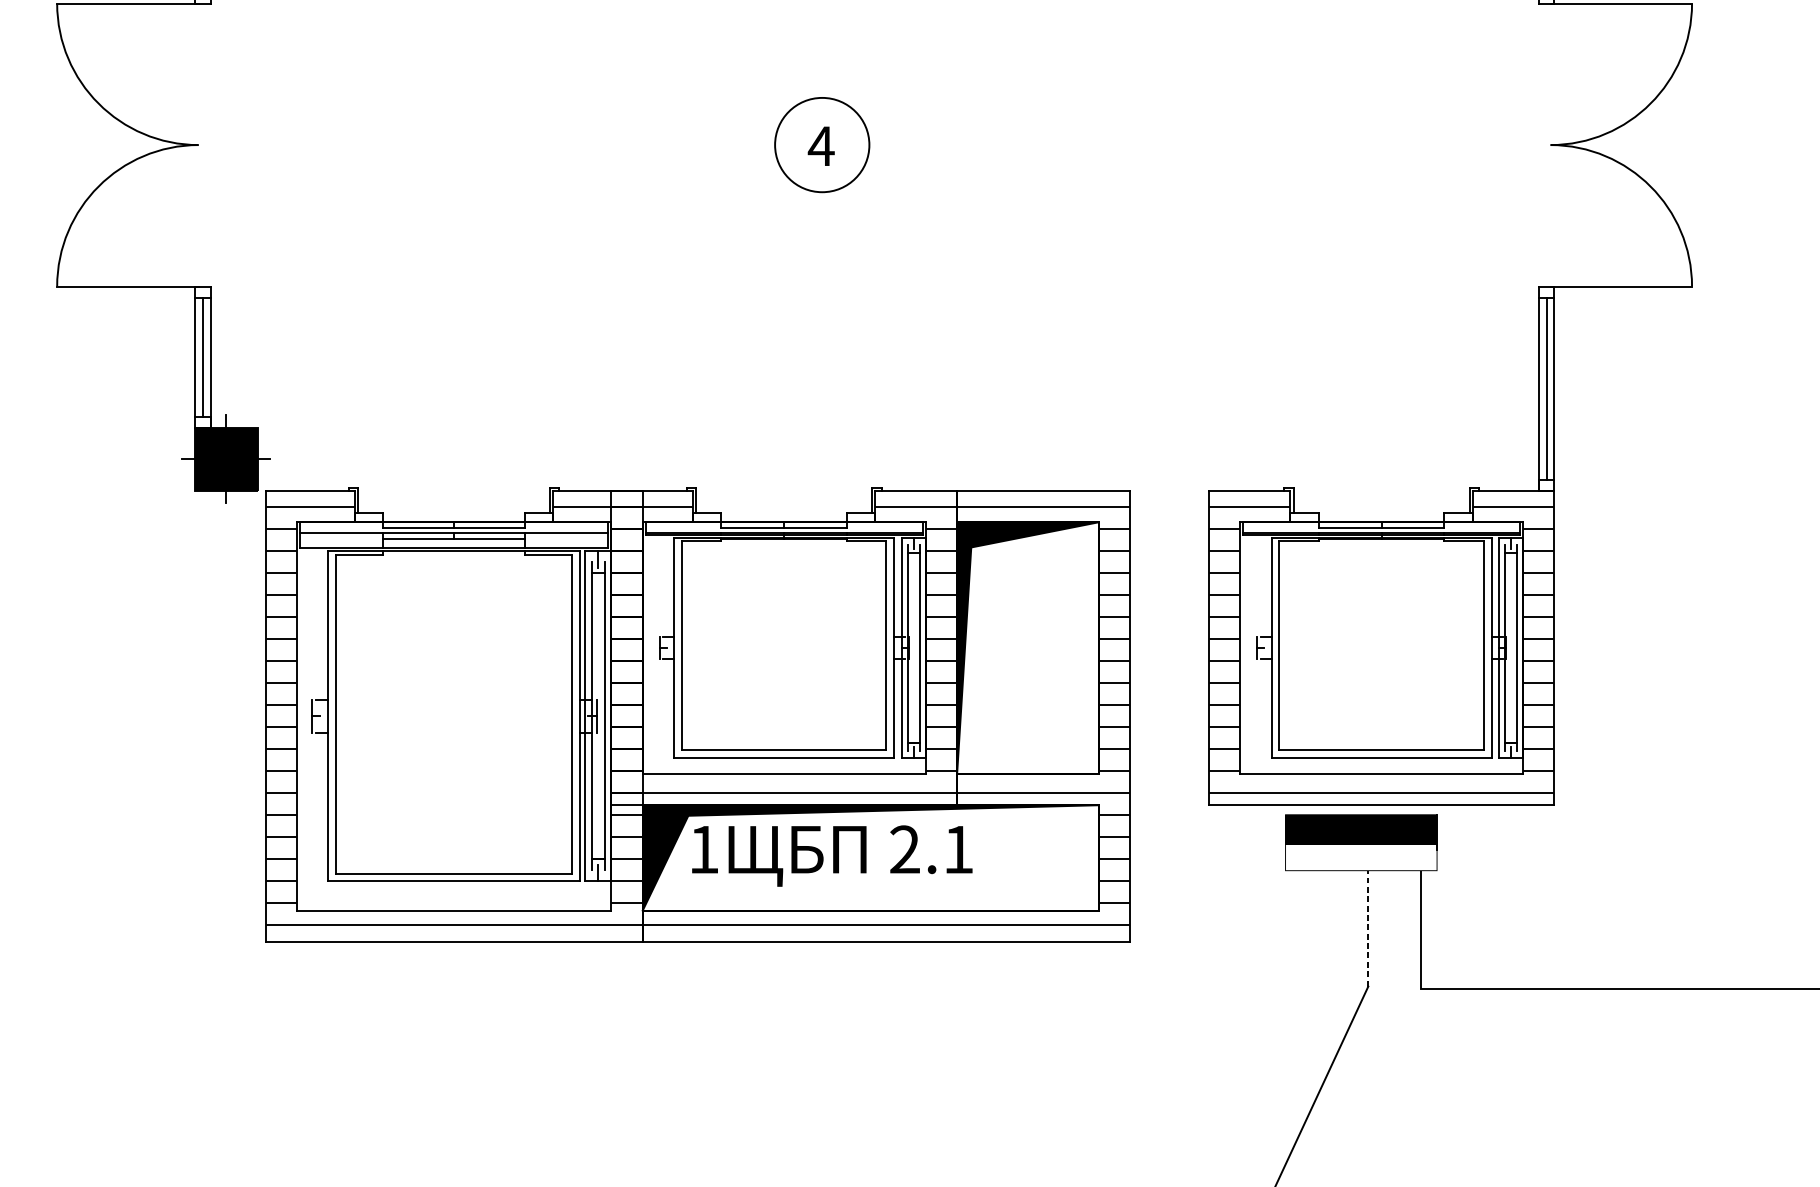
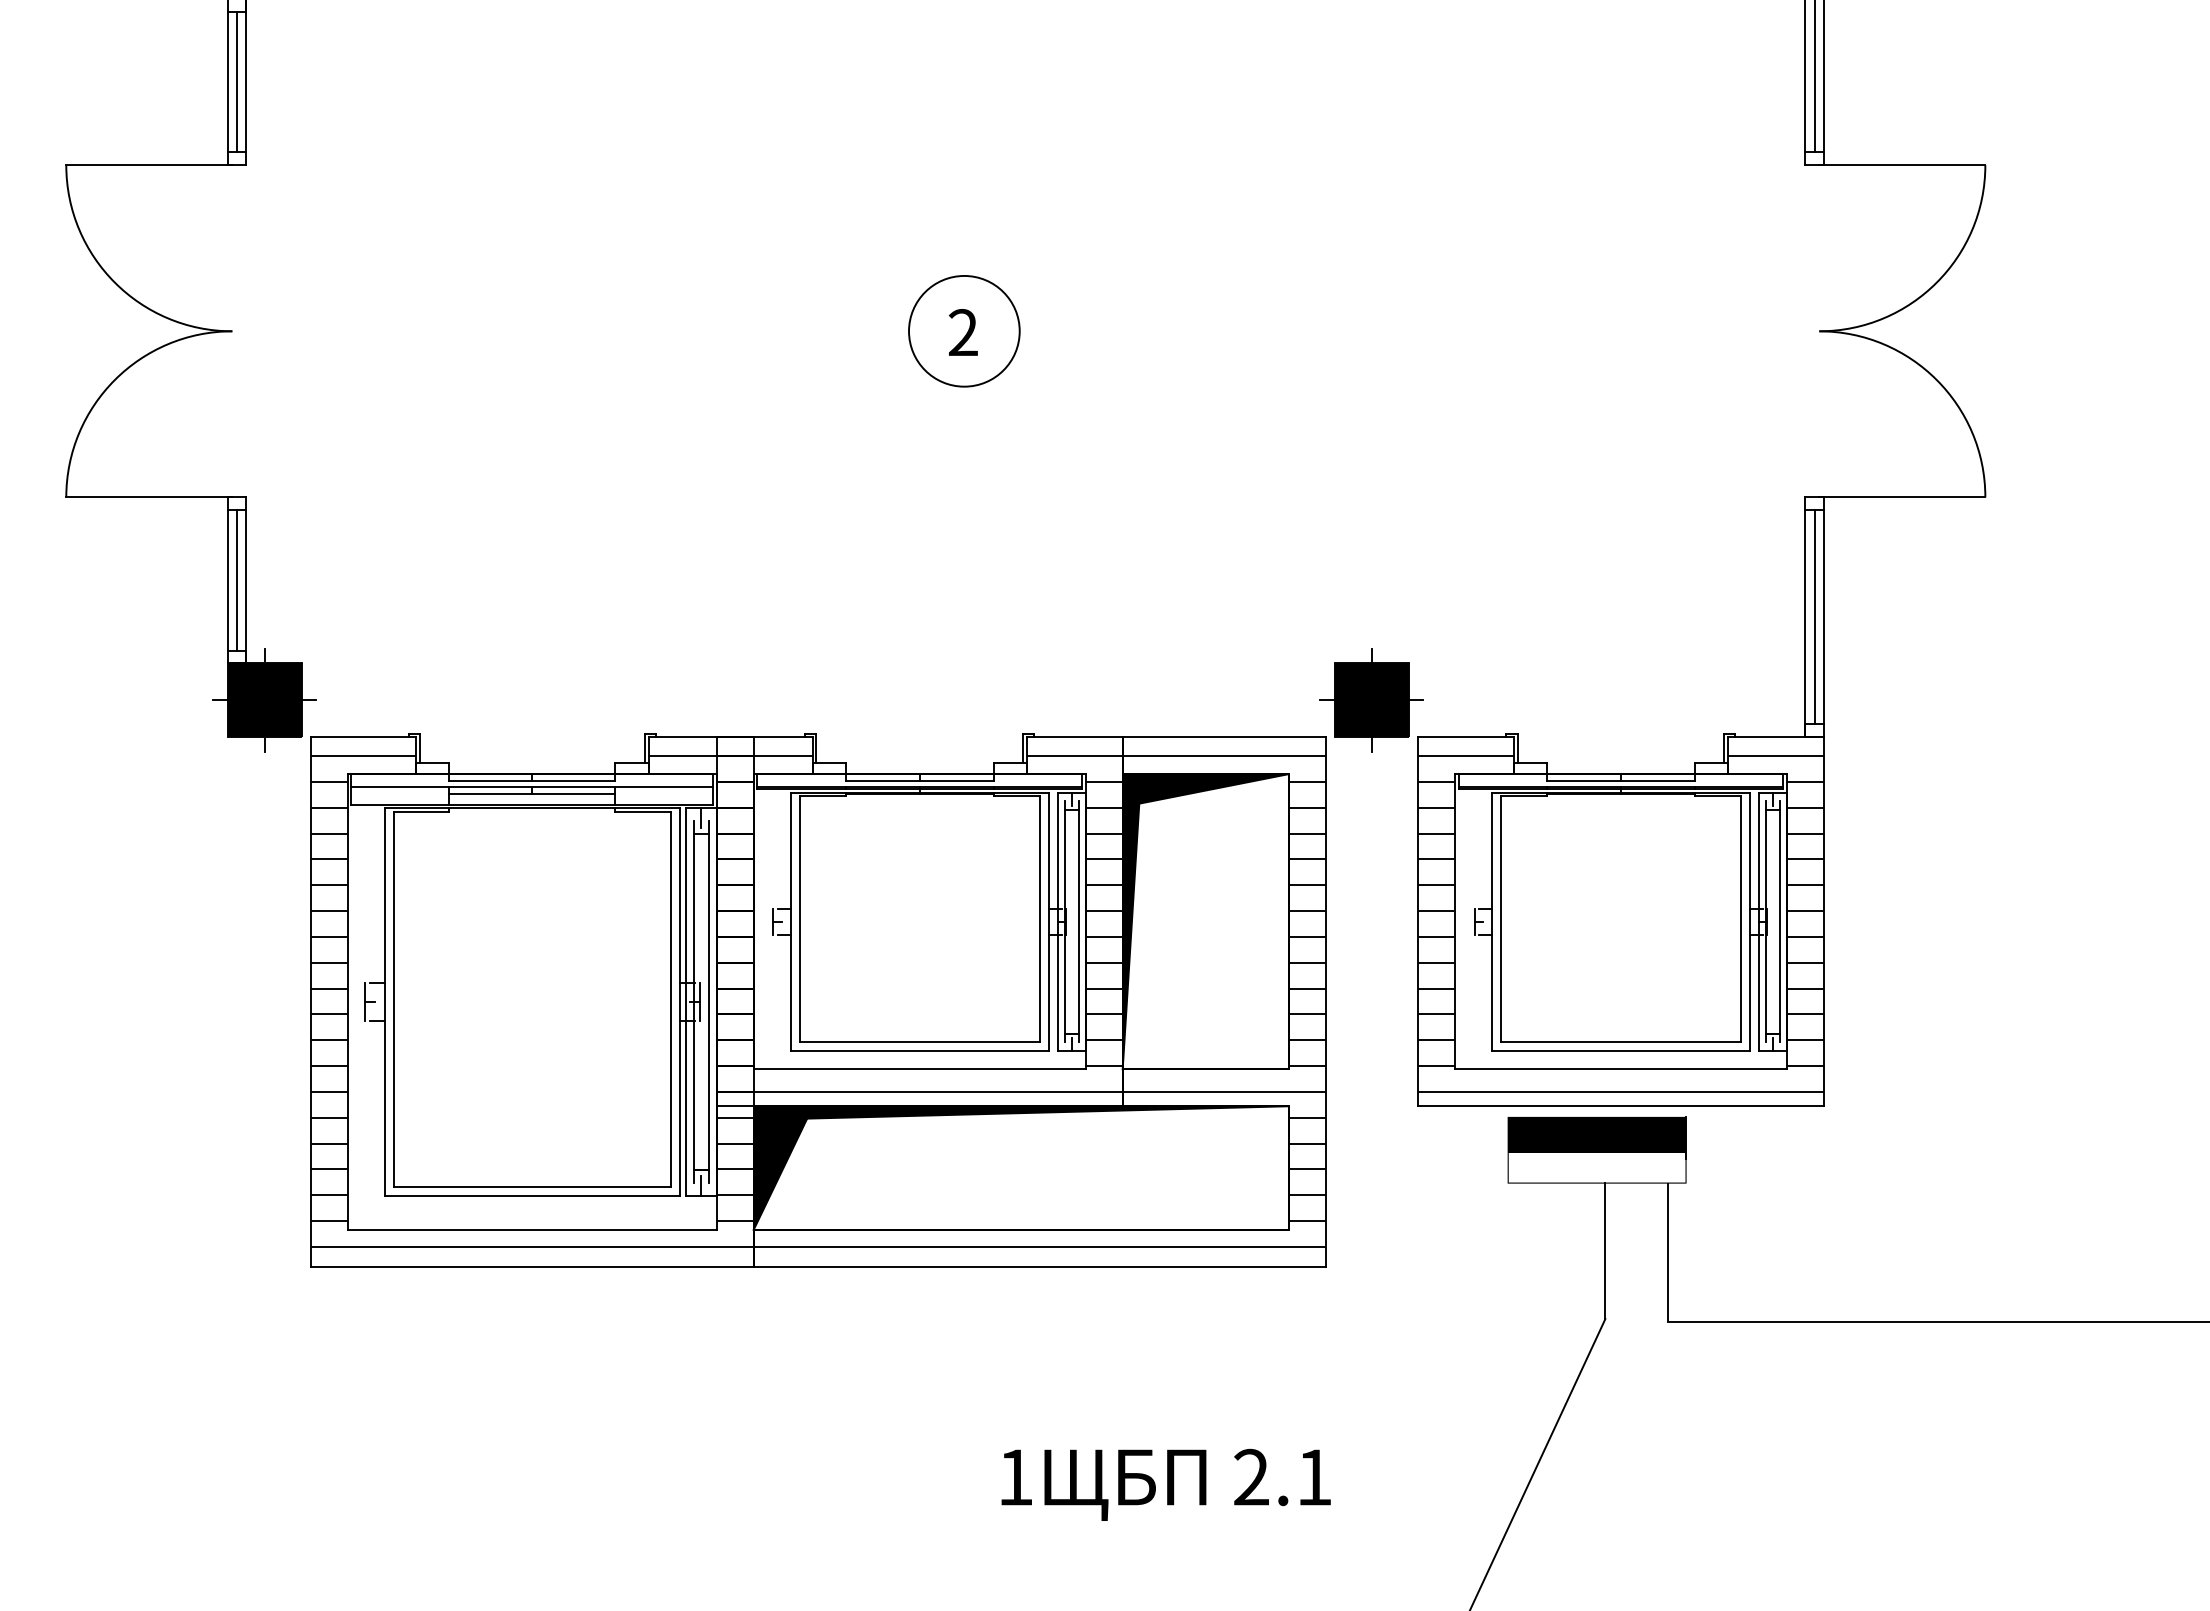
text: (821, 146) -> (963, 332), 4 -> 2
part: (1169, 459) -> (1371, 700), added
text: (831, 855) -> (1165, 1484), moved
line: (1368, 928) -> (1605, 1250), dashed -> solid

